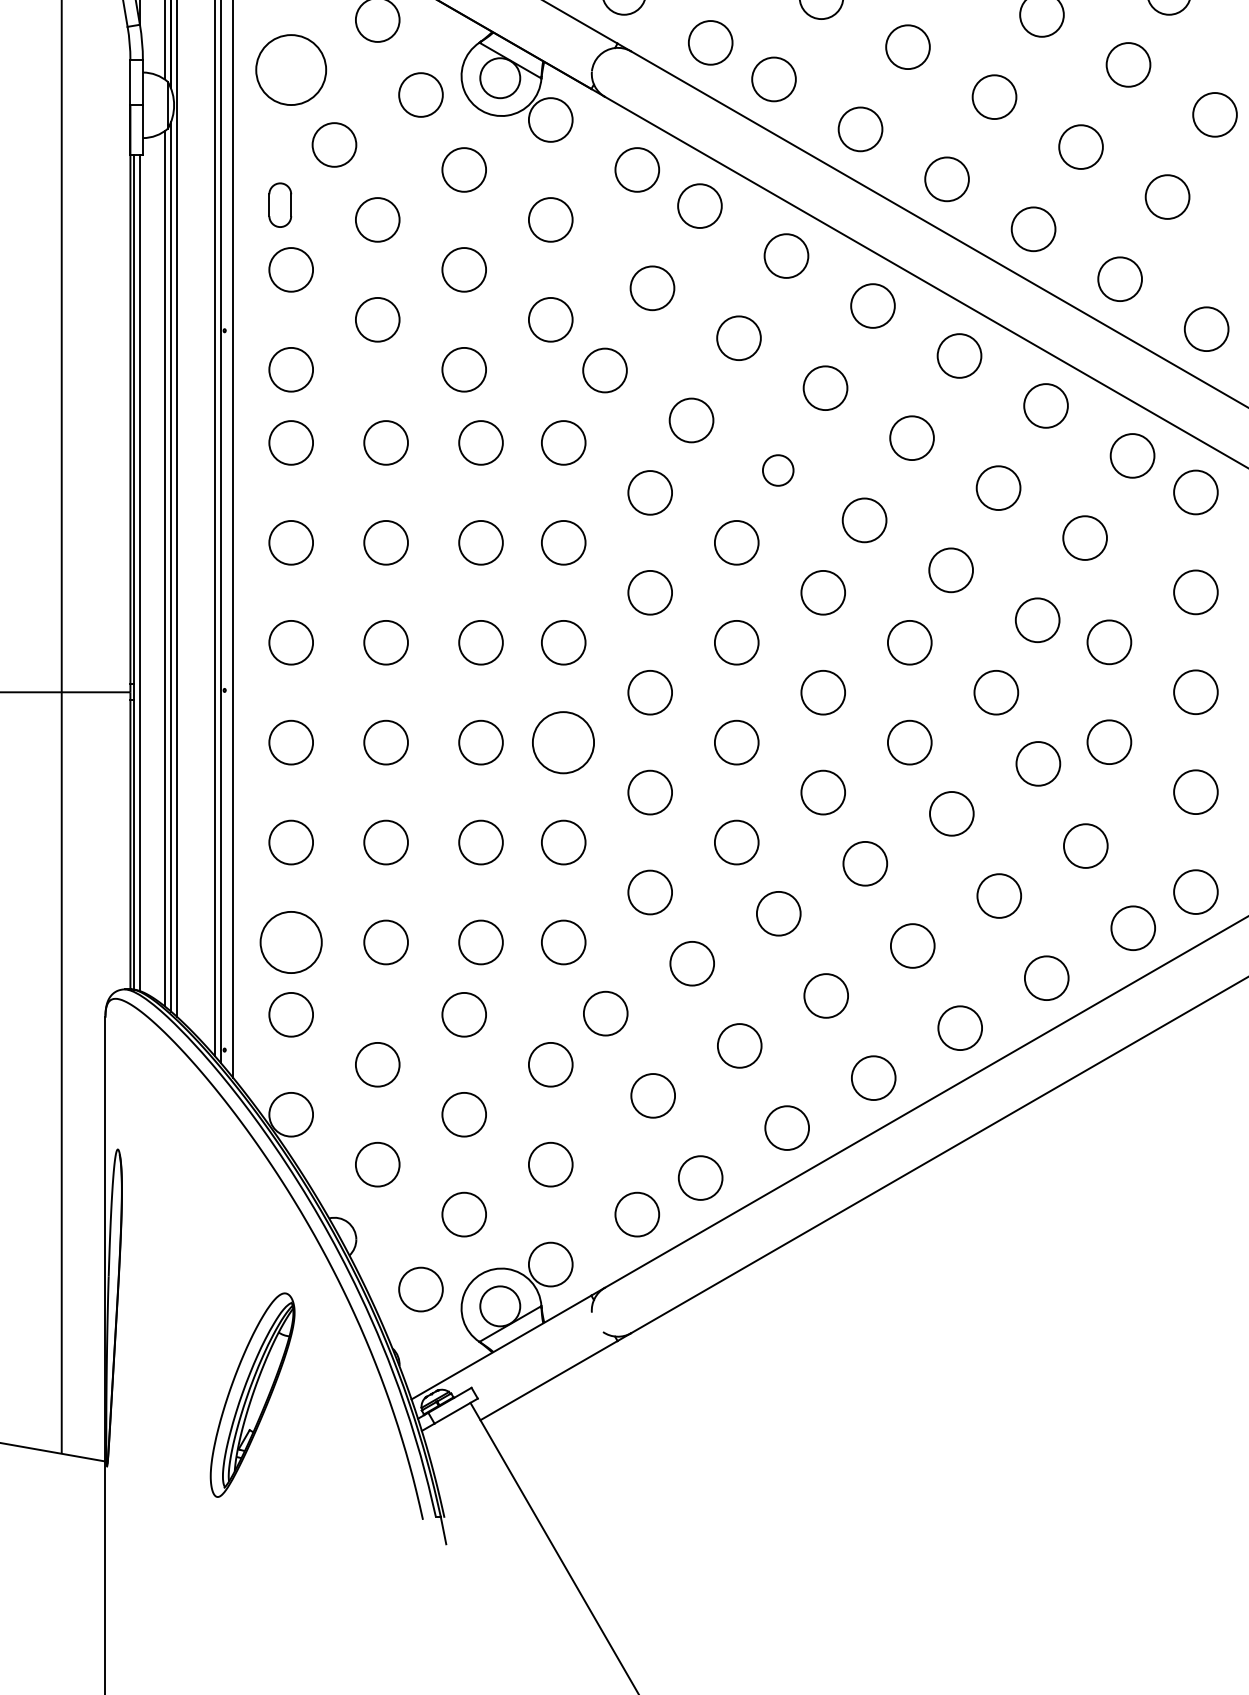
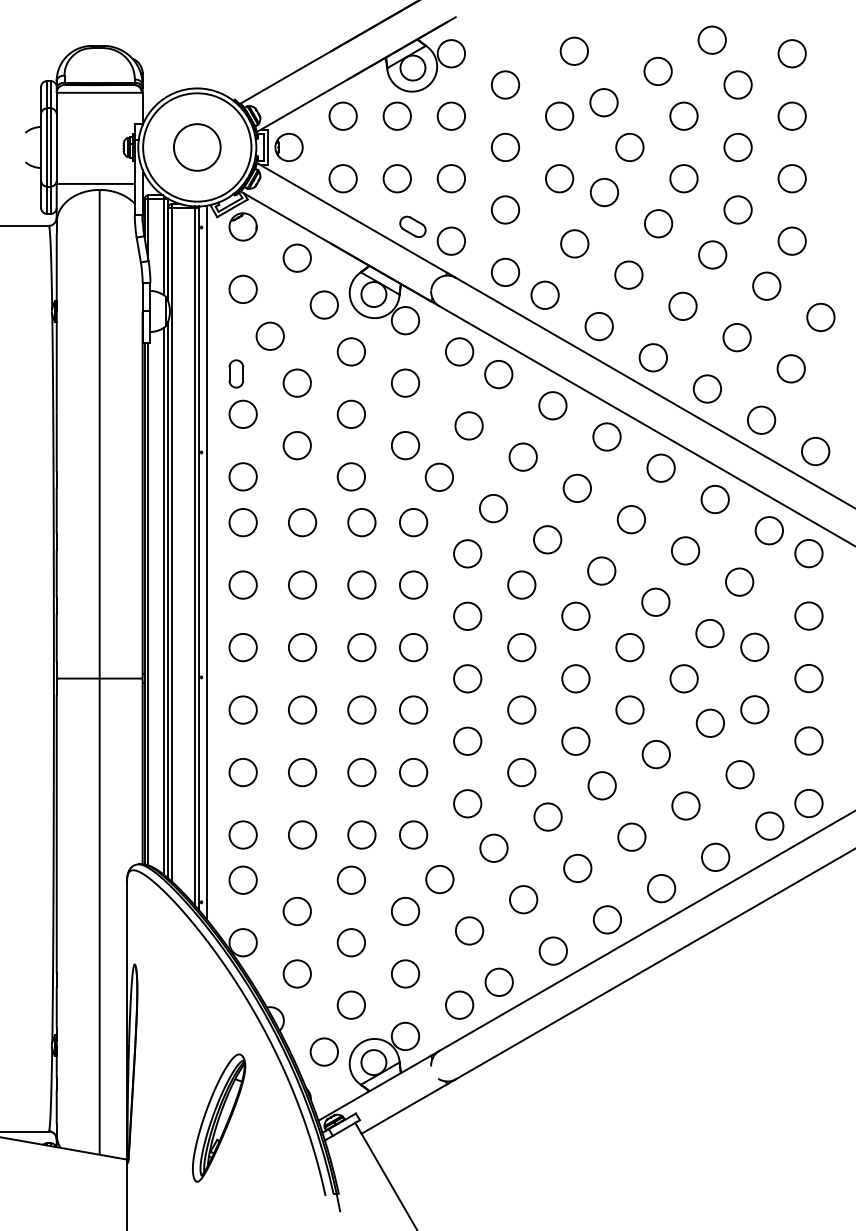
circle: (290, 70) -> (242, 289), size x0.62
circle: (777, 469) -> (547, 539), size x1.43
circle: (563, 741) -> (413, 709), size x0.71
circle: (290, 941) -> (242, 834), size x0.71

